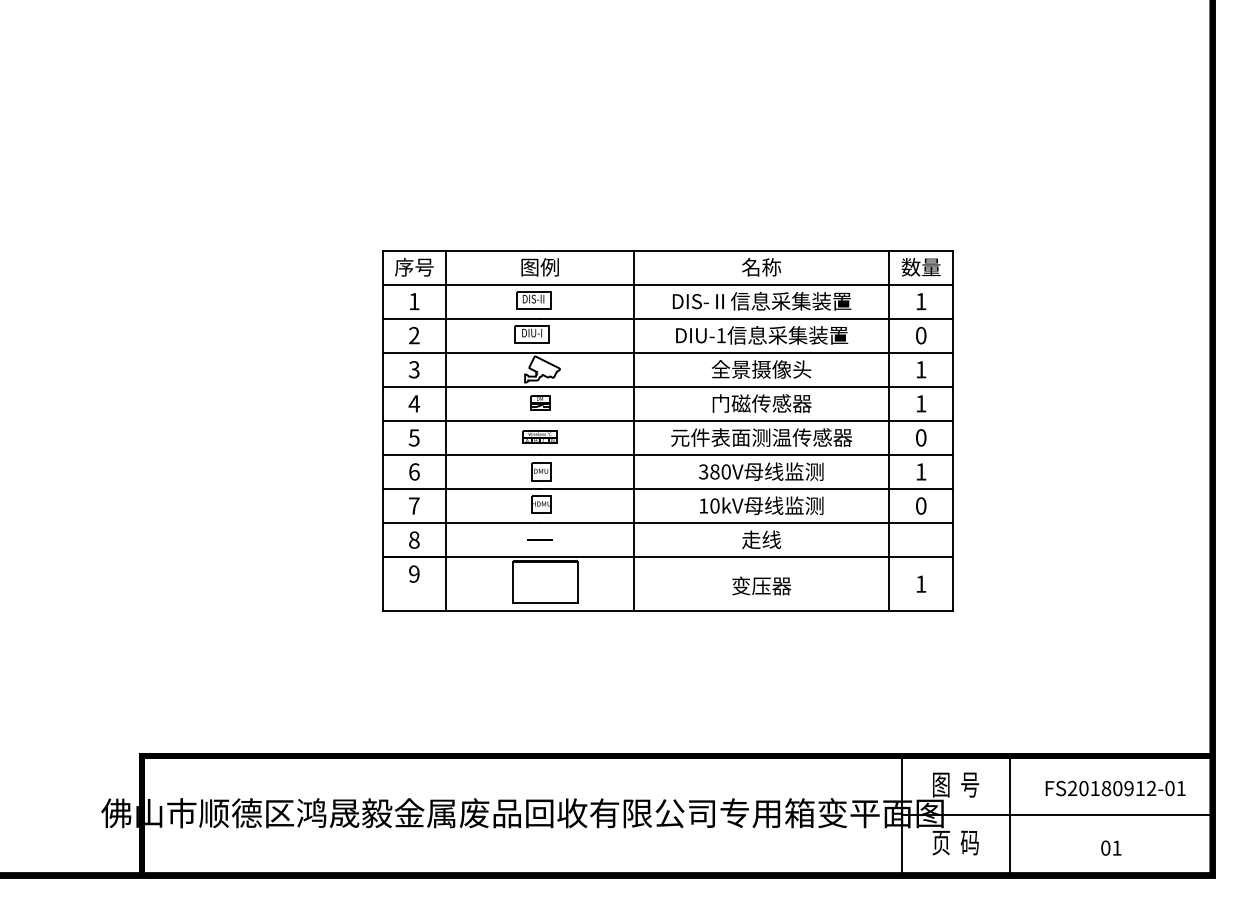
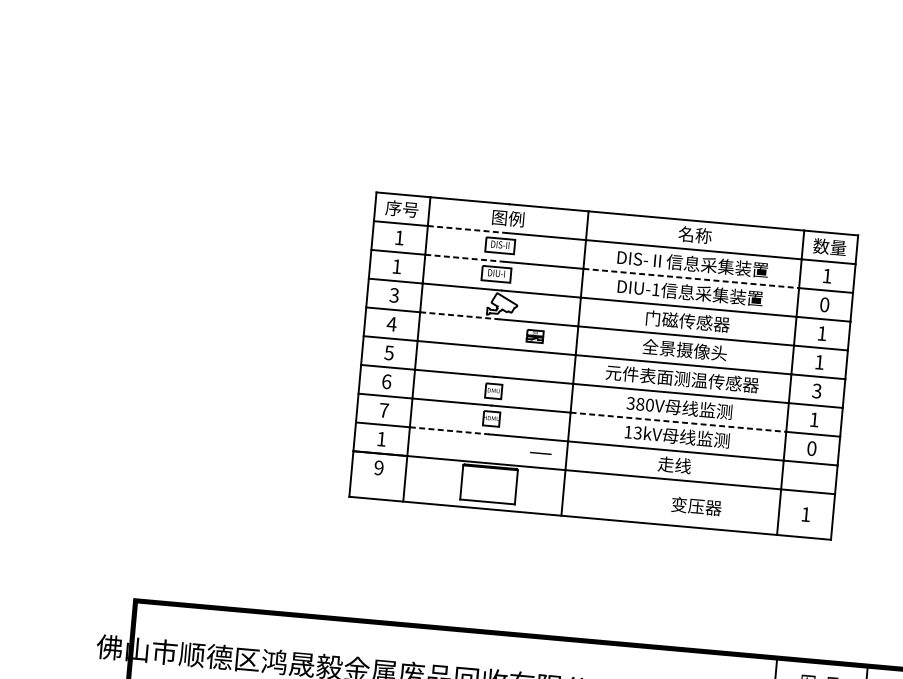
line: (493, 284) -> (467, 229), solid -> dashed
line: (493, 318) -> (465, 258), solid -> dashed
line: (761, 318) -> (691, 278), solid -> dashed
text: (414, 335) -> (397, 266), 2 -> 1
text: (761, 369) -> (687, 321), 全景摄像头 -> 门磁传感器
line: (493, 386) -> (459, 315), solid -> dashed
part: (540, 402) -> (535, 335), moved
text: (761, 403) -> (684, 350), 门磁传感器 -> 全景摄像头
part: (539, 436) -> (495, 361), removed
text: (920, 437) -> (816, 390), 0 -> 3
line: (761, 489) -> (678, 422), solid -> dashed
text: (714, 505) -> (637, 432), 10kV -> 13kV
line: (493, 523) -> (449, 431), solid -> dashed
text: (414, 539) -> (381, 438), 8 -> 1
line: (539, 539) -> (540, 452), moved
text: (761, 585) -> (696, 505), moved

